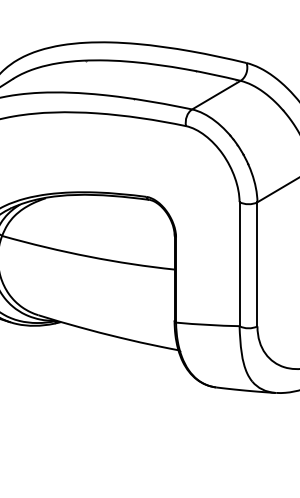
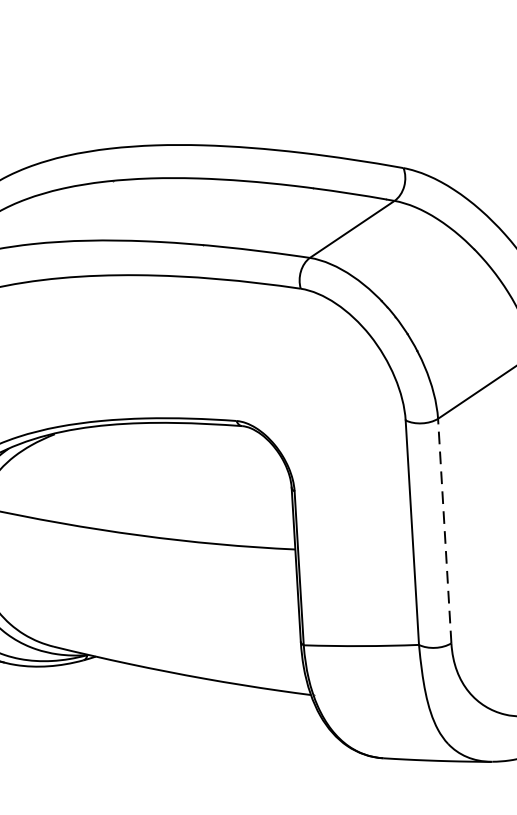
line: (257, 263) -> (444, 529), solid -> dashed

